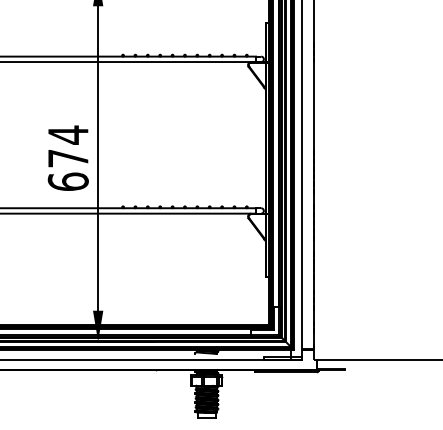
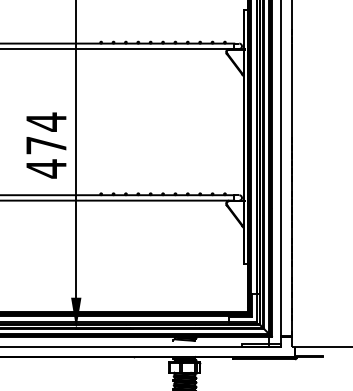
text: (67, 181) -> (45, 168), 674 -> 474

